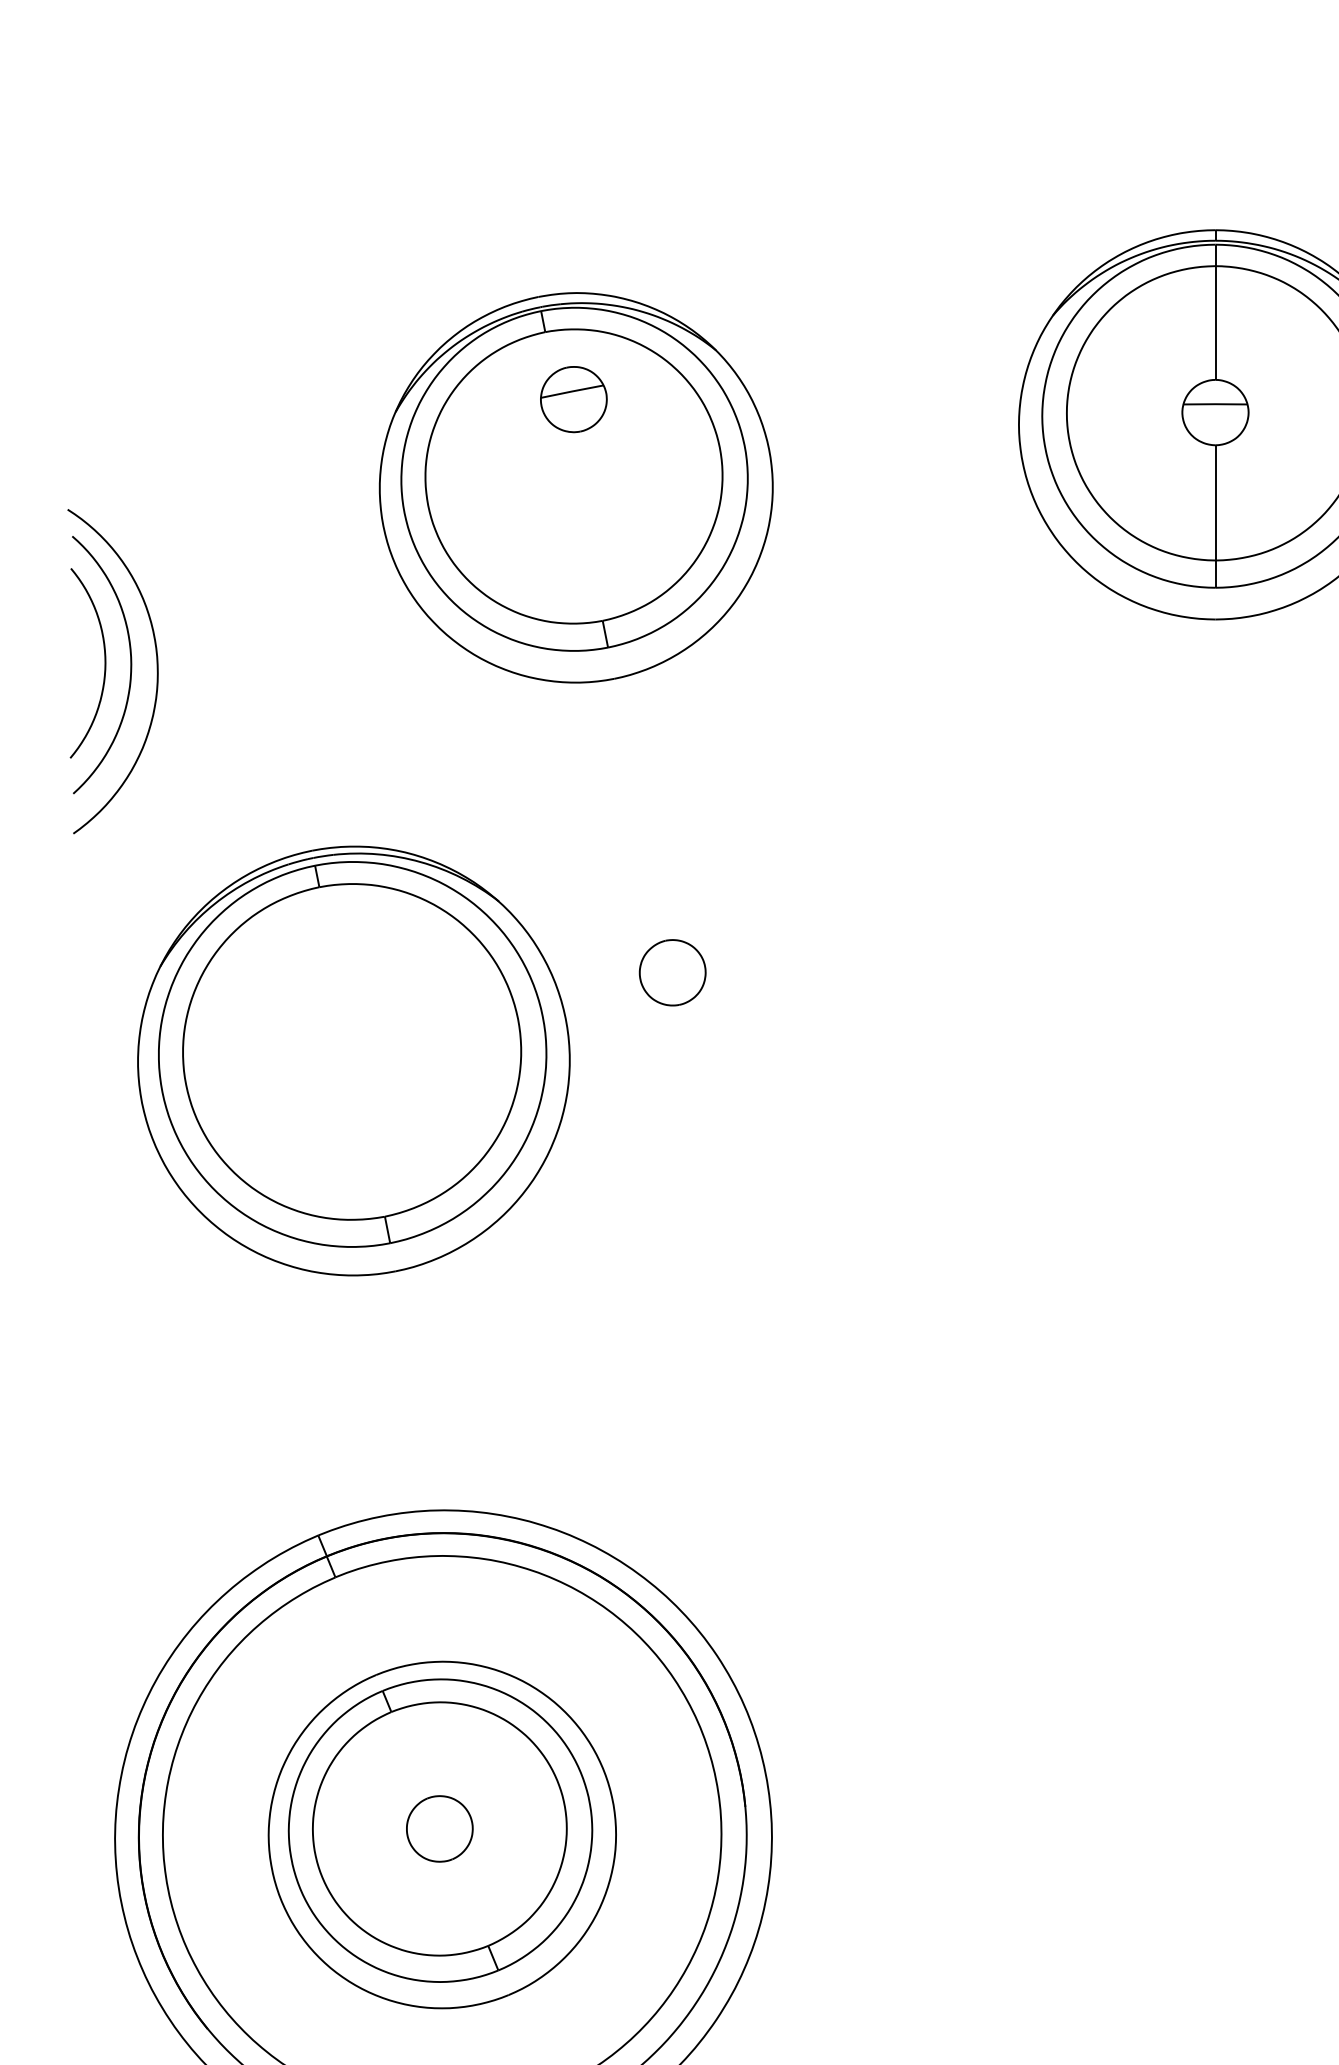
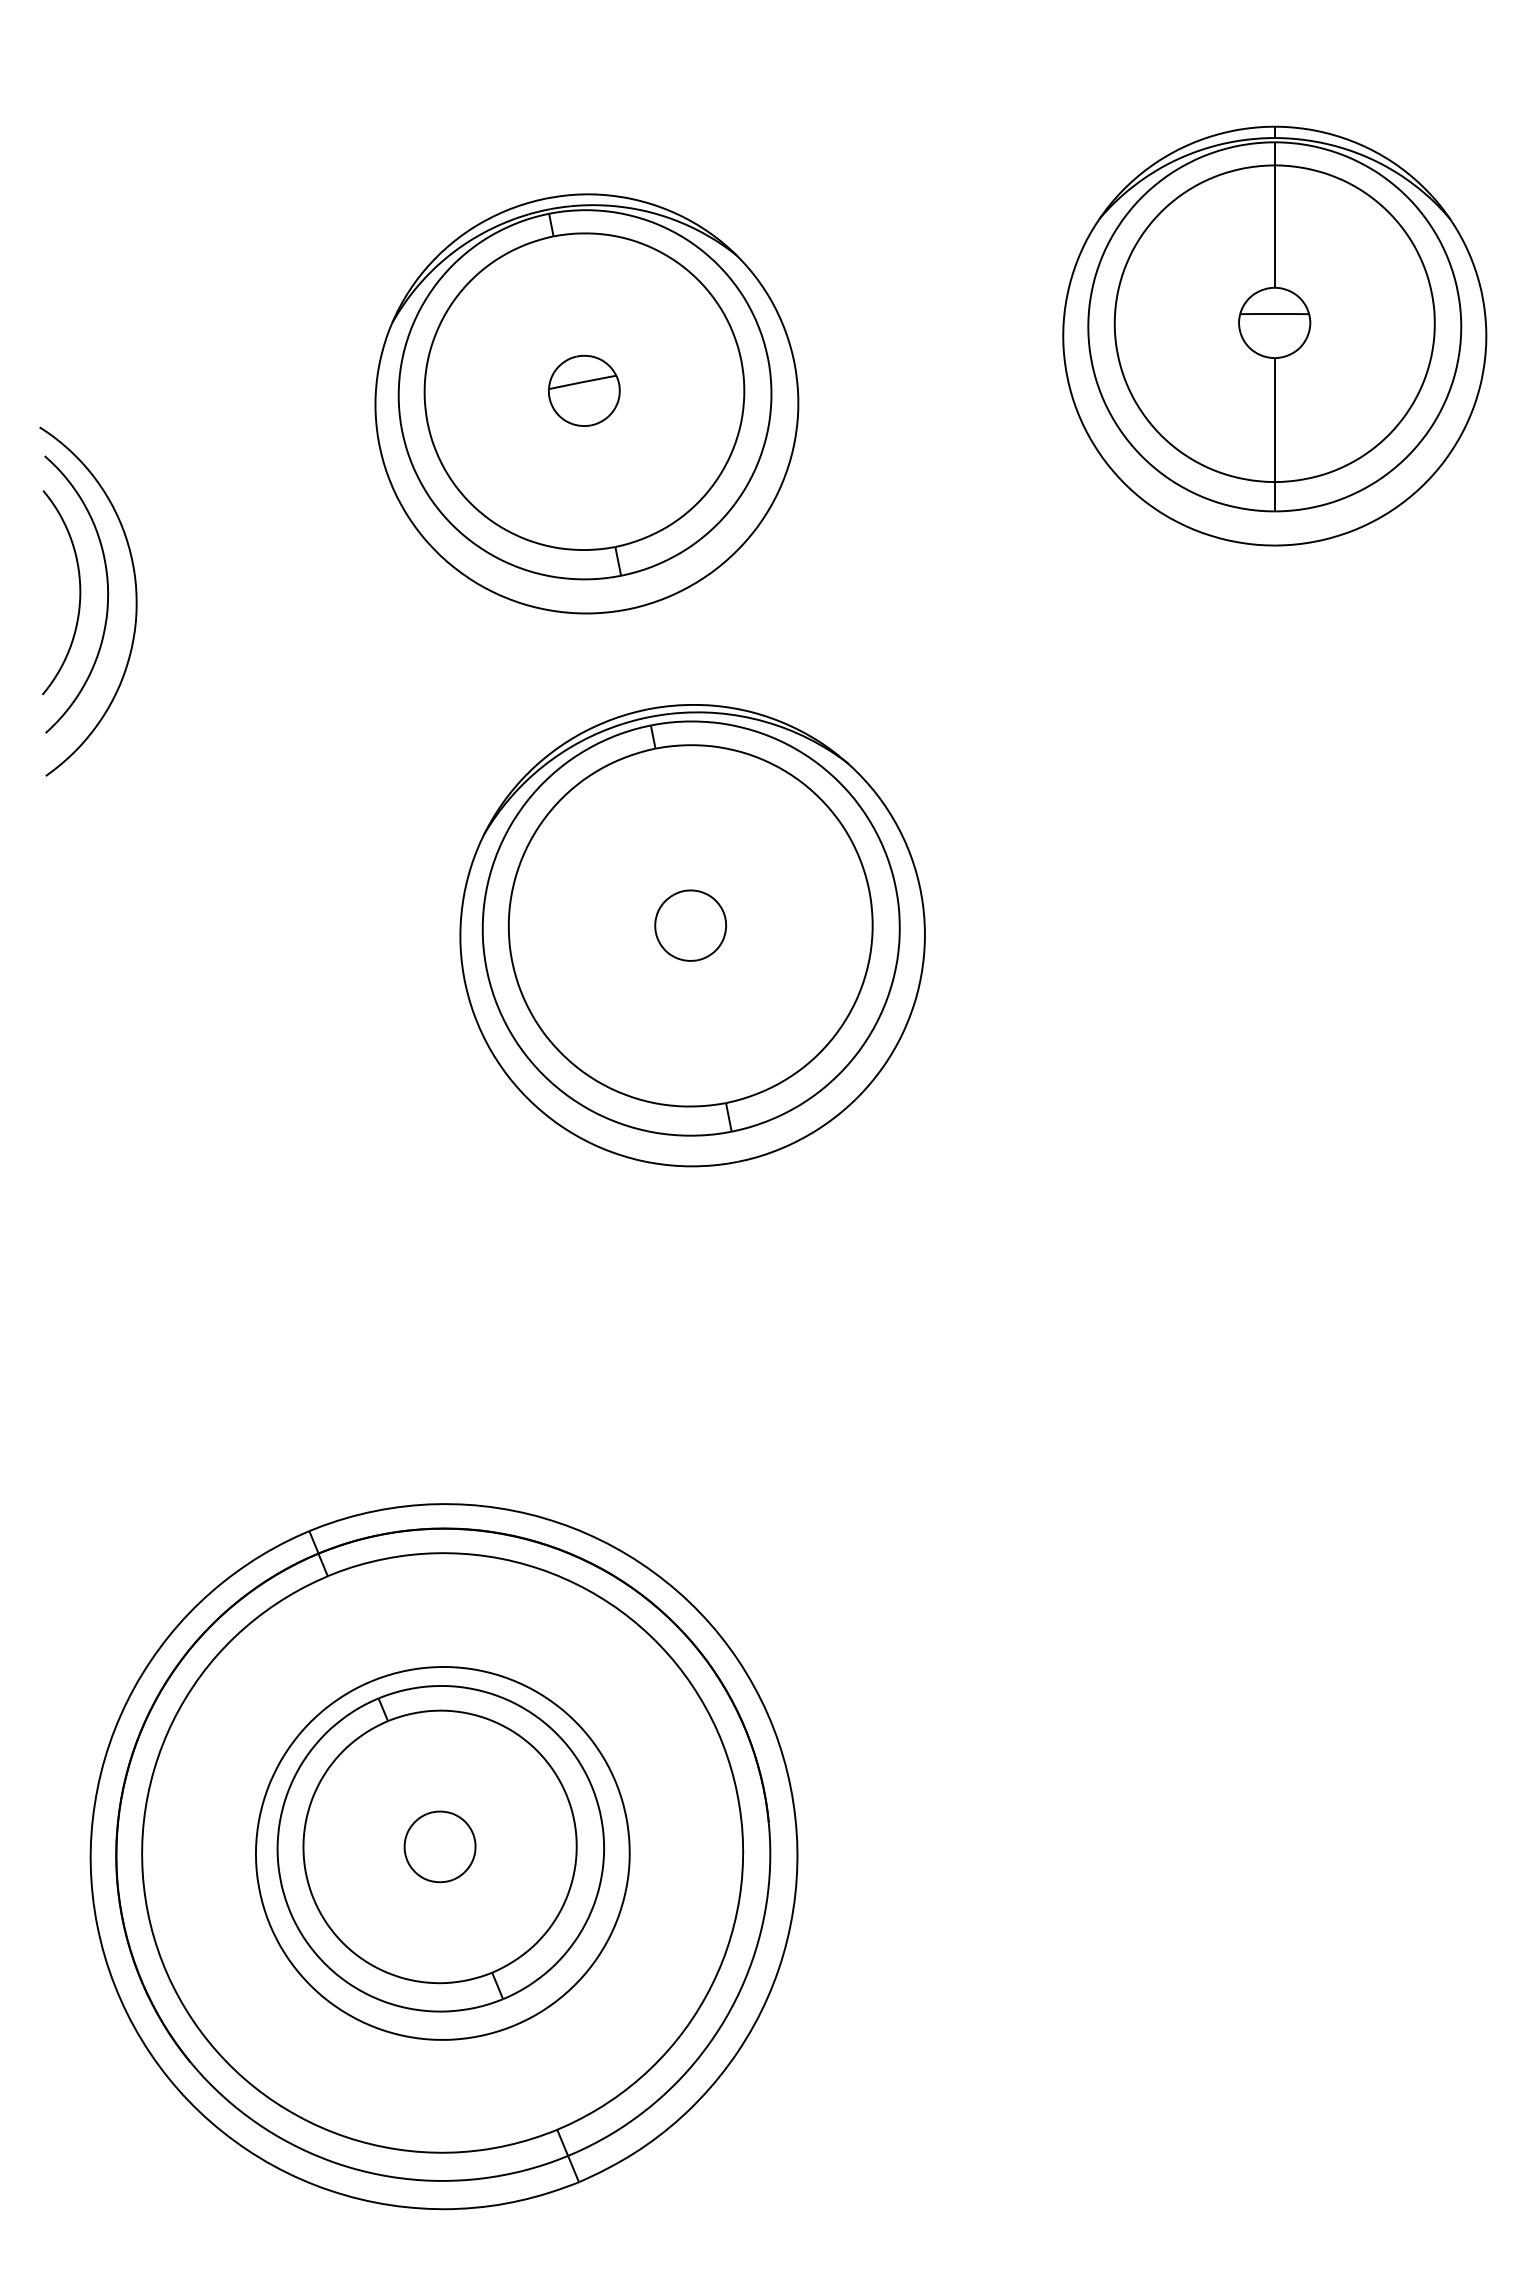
part: (574, 399) -> (584, 390), moved
part: (353, 1060) -> (692, 935), moved

